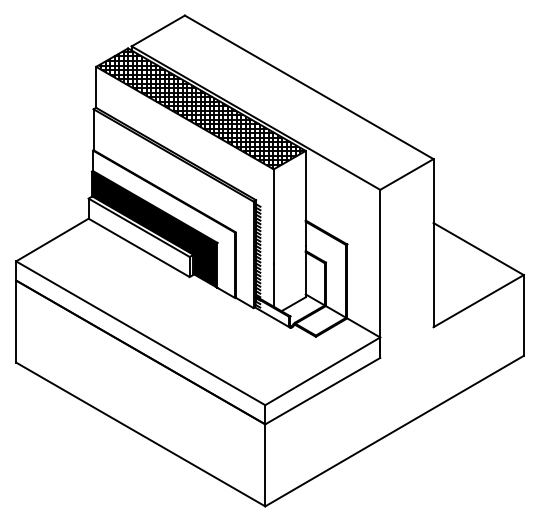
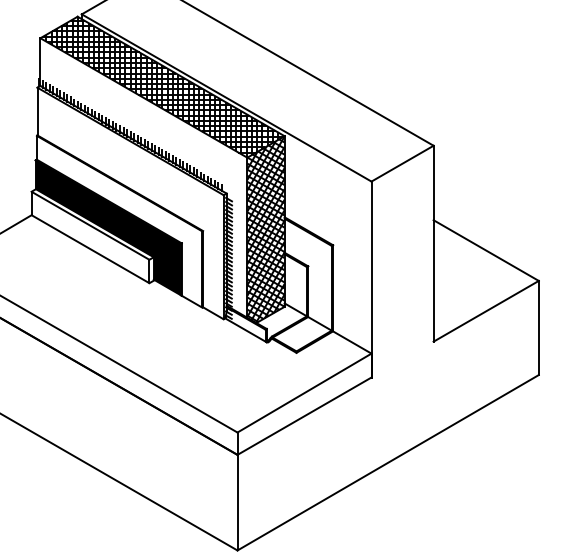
hatch: (173, 150) -> (130, 135), added
hatch: (289, 231) -> (265, 230), added

